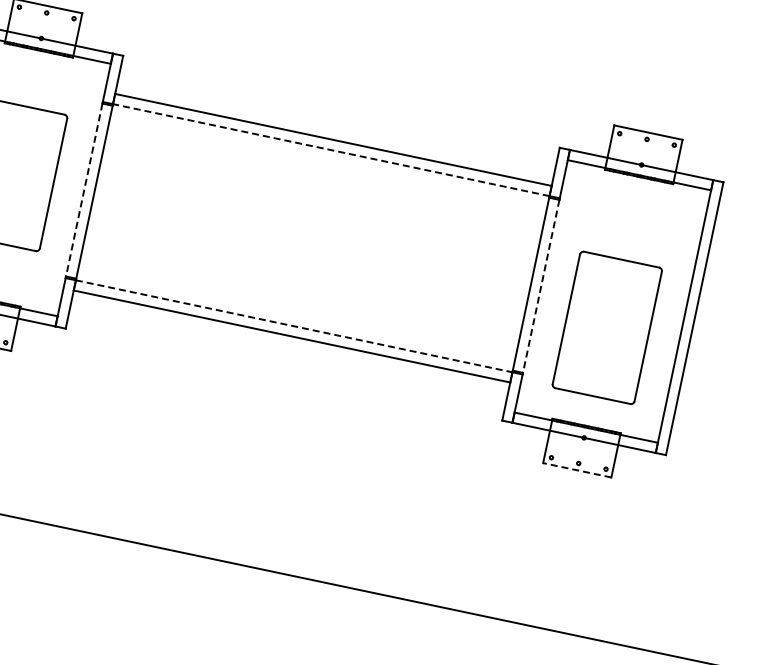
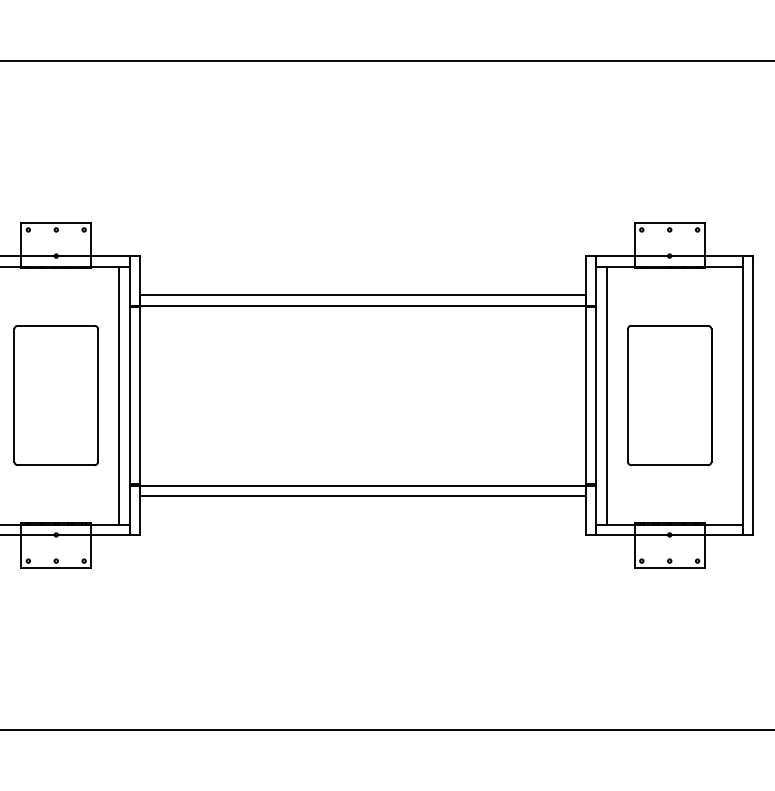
line: (330, 150) -> (362, 305), dashed -> solid
line: (74, 187) -> (119, 395), added
line: (84, 191) -> (129, 396), dashed -> solid
line: (541, 287) -> (596, 396), dashed -> solid
line: (551, 288) -> (606, 395), added
line: (294, 326) -> (363, 485), dashed -> solid
part: (607, 327) -> (669, 395), moved
line: (577, 470) -> (669, 568), dashed -> solid

